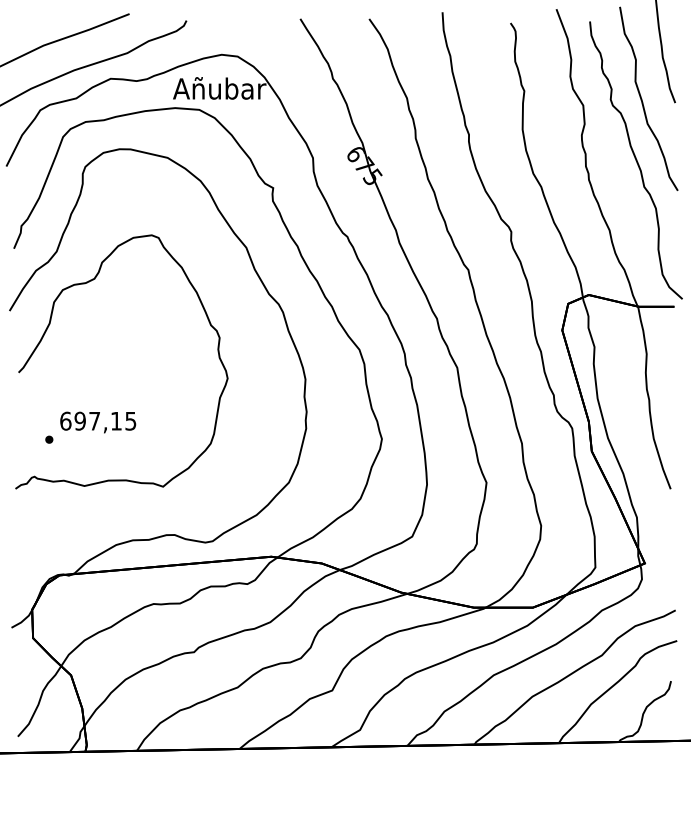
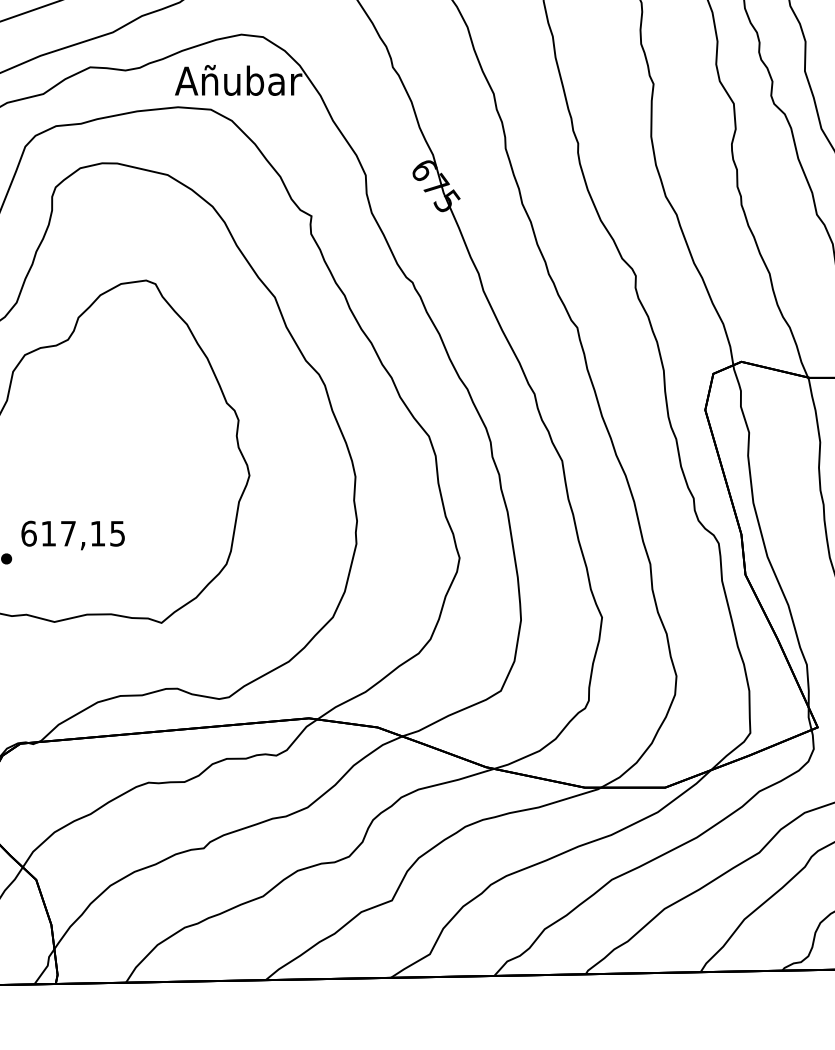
text: (79, 420) -> (47, 532), 697,15 -> 617,15

